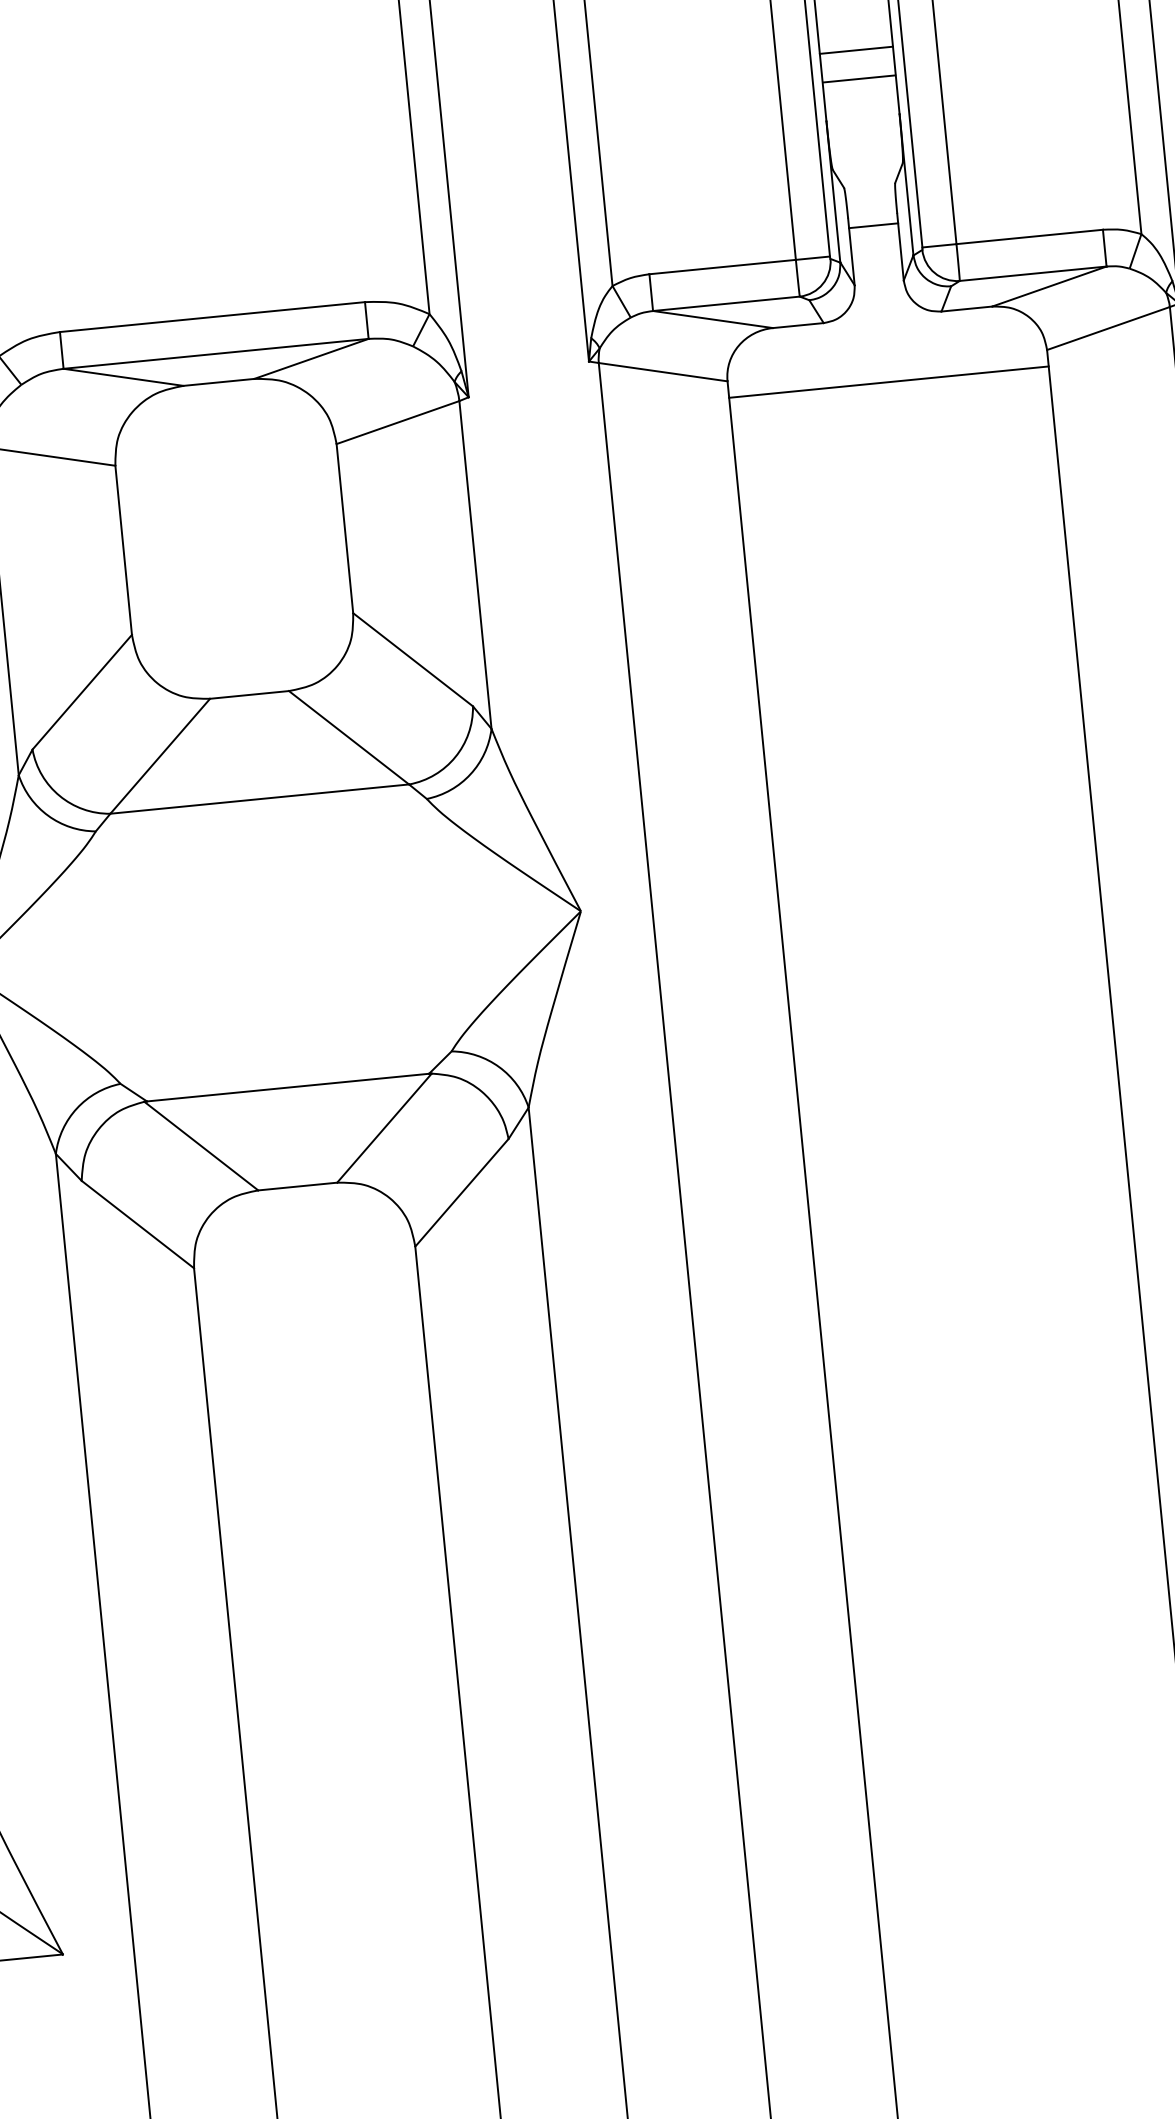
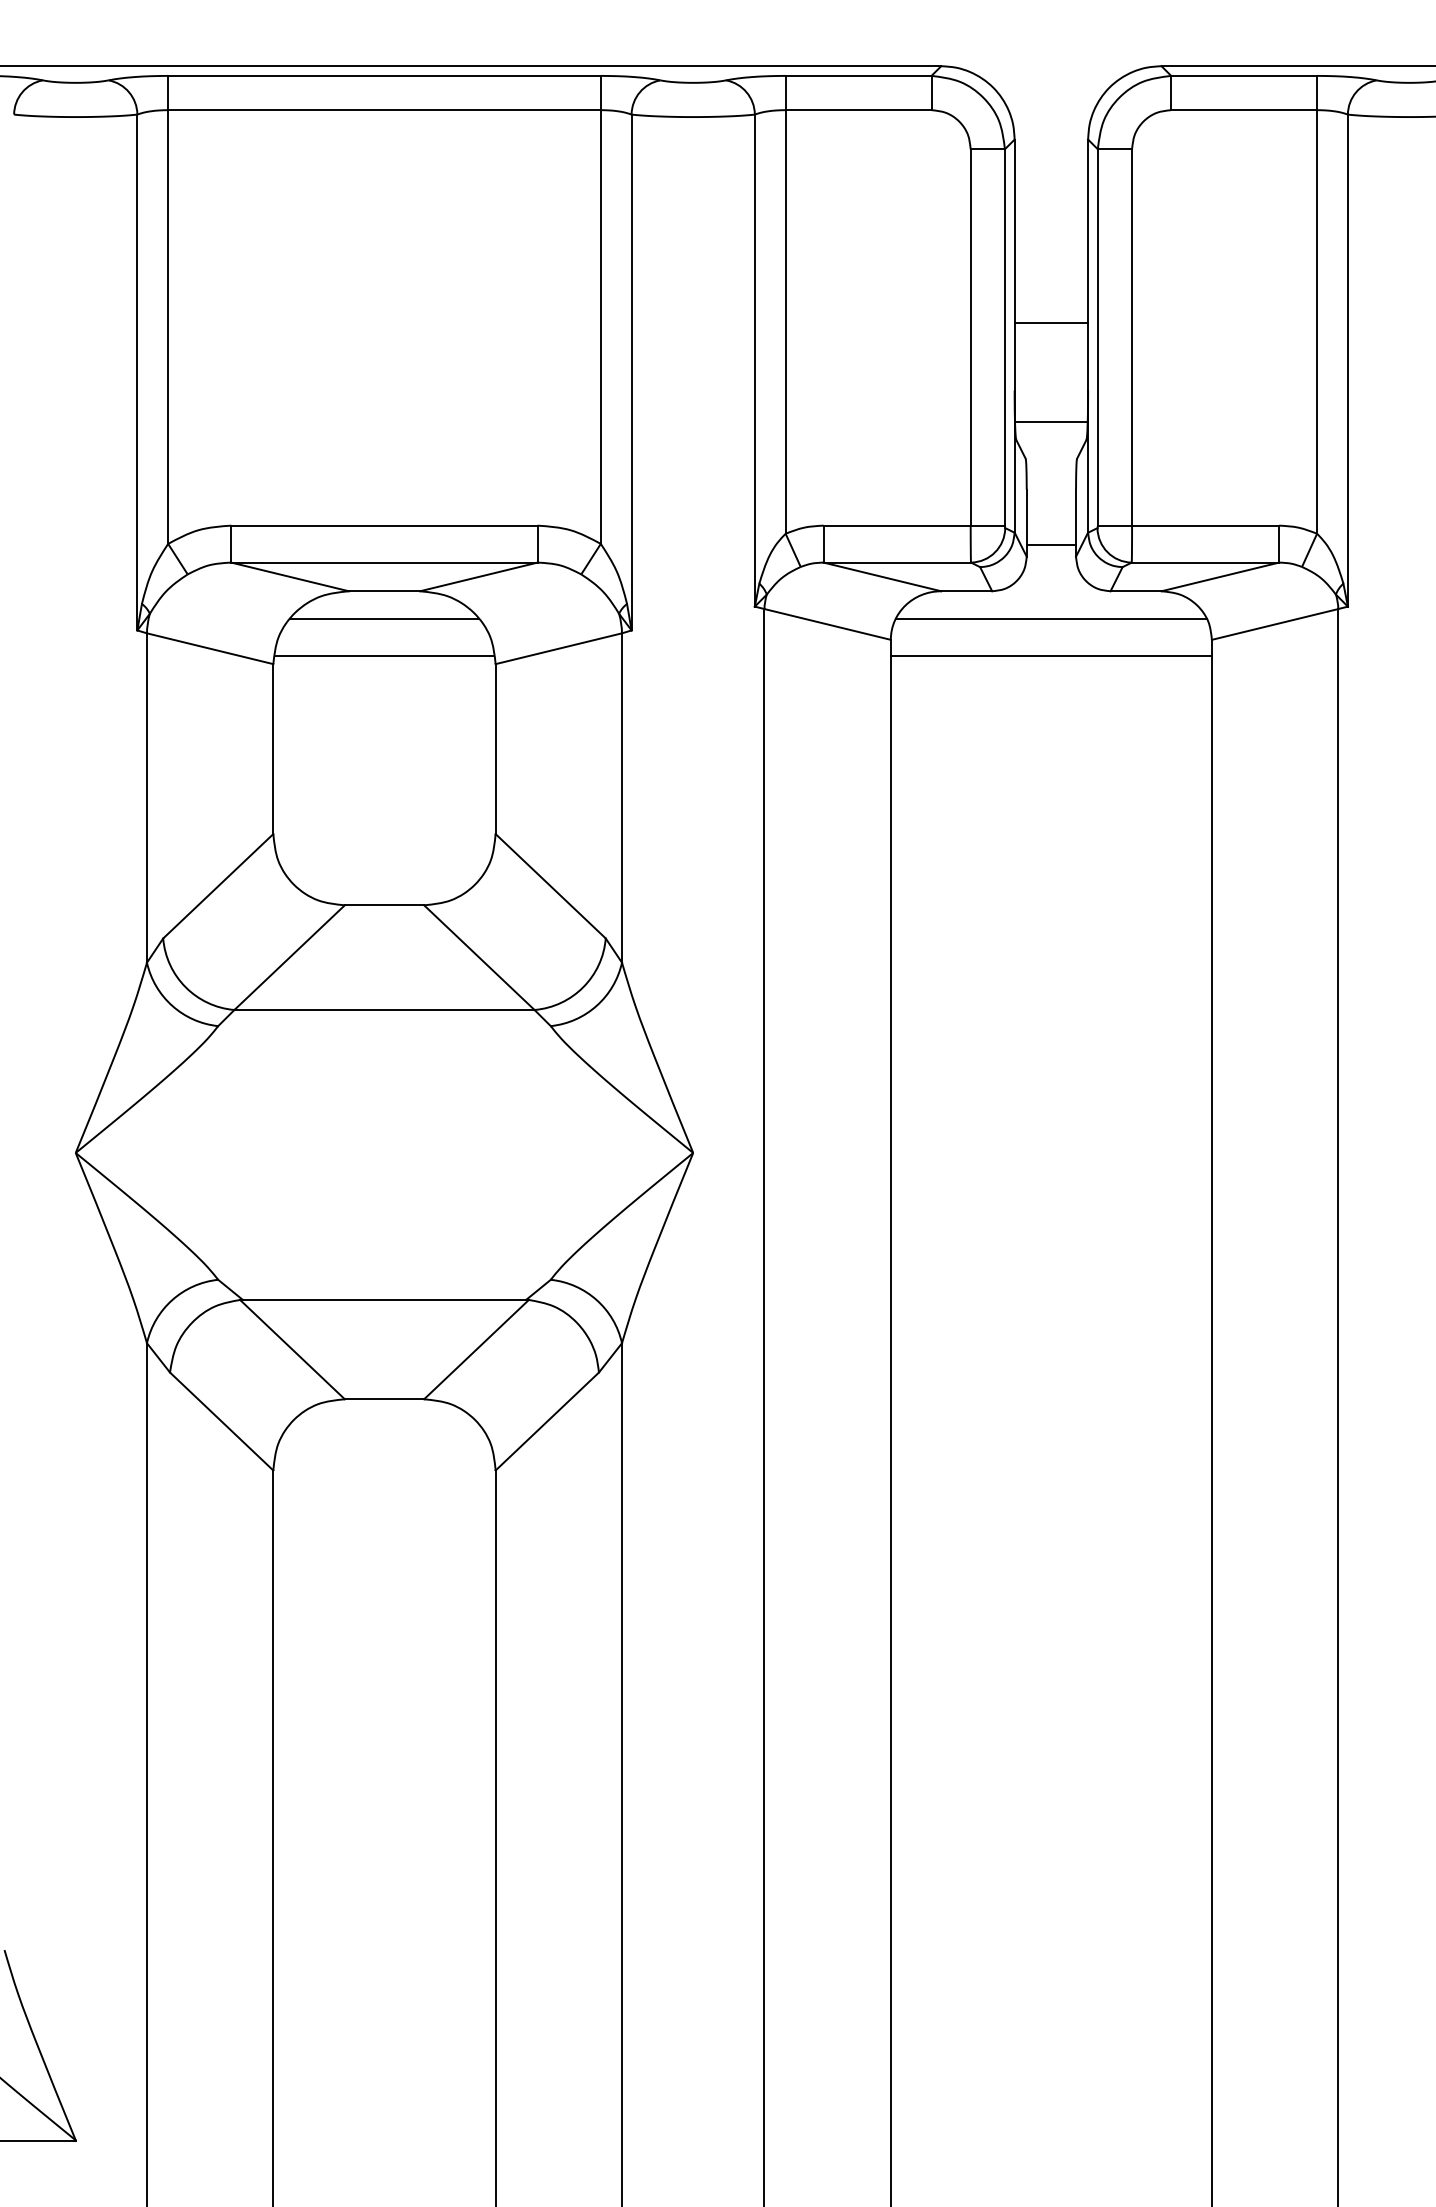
line: (859, 78) -> (1051, 421), moved
line: (873, 225) -> (1051, 545), moved
line: (885, 345) -> (1051, 619), added
line: (221, 410) -> (384, 619), added
line: (225, 447) -> (384, 656), added

